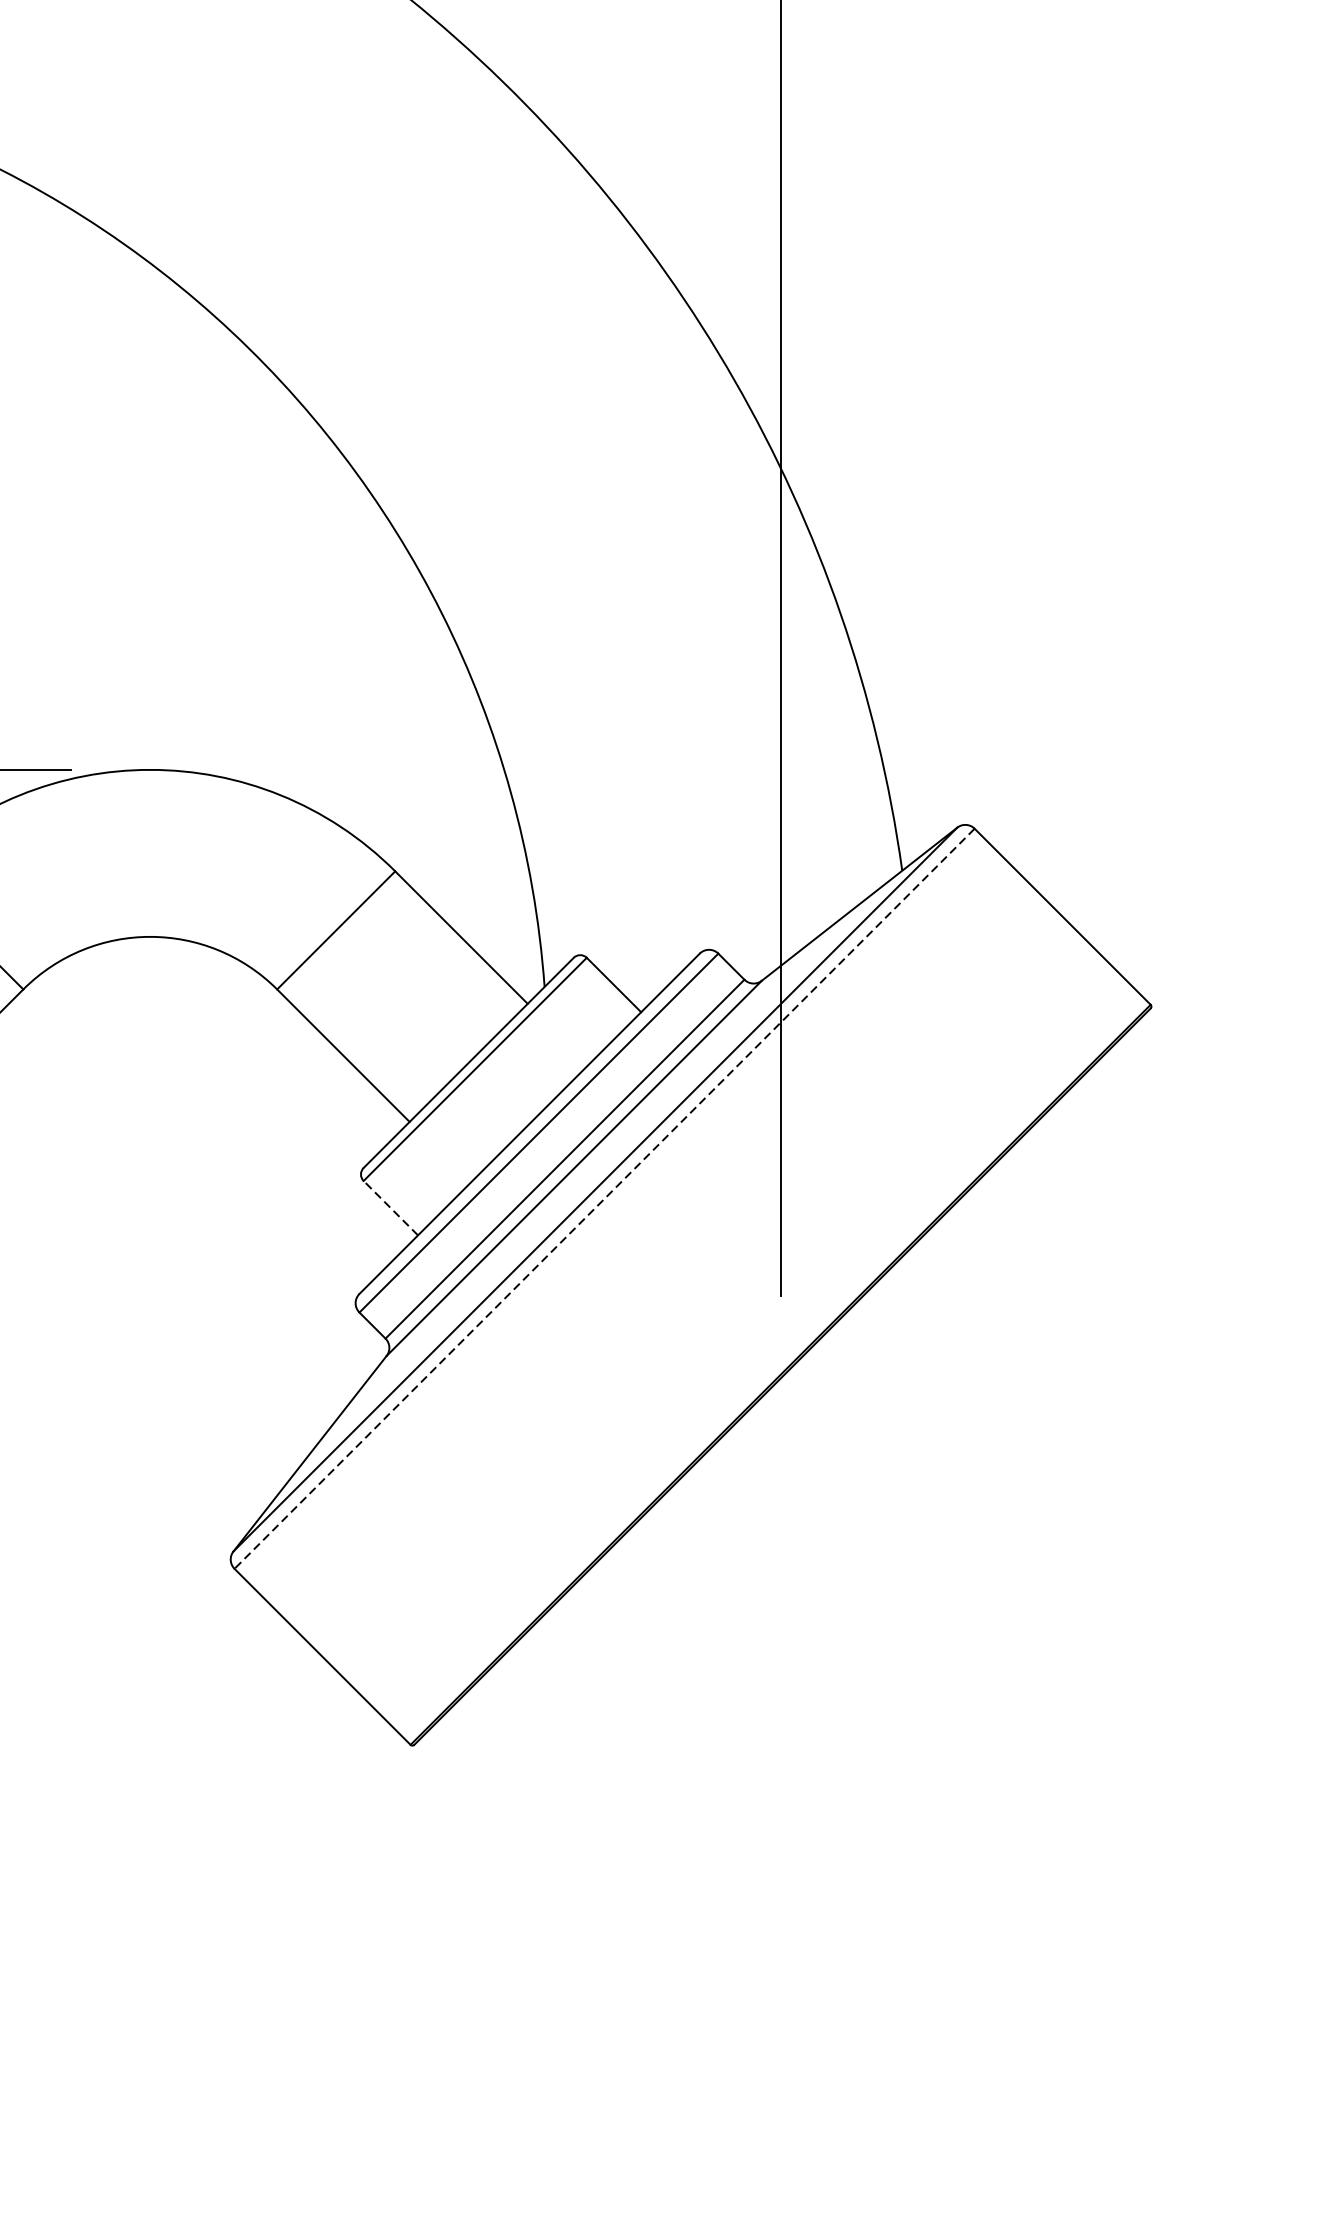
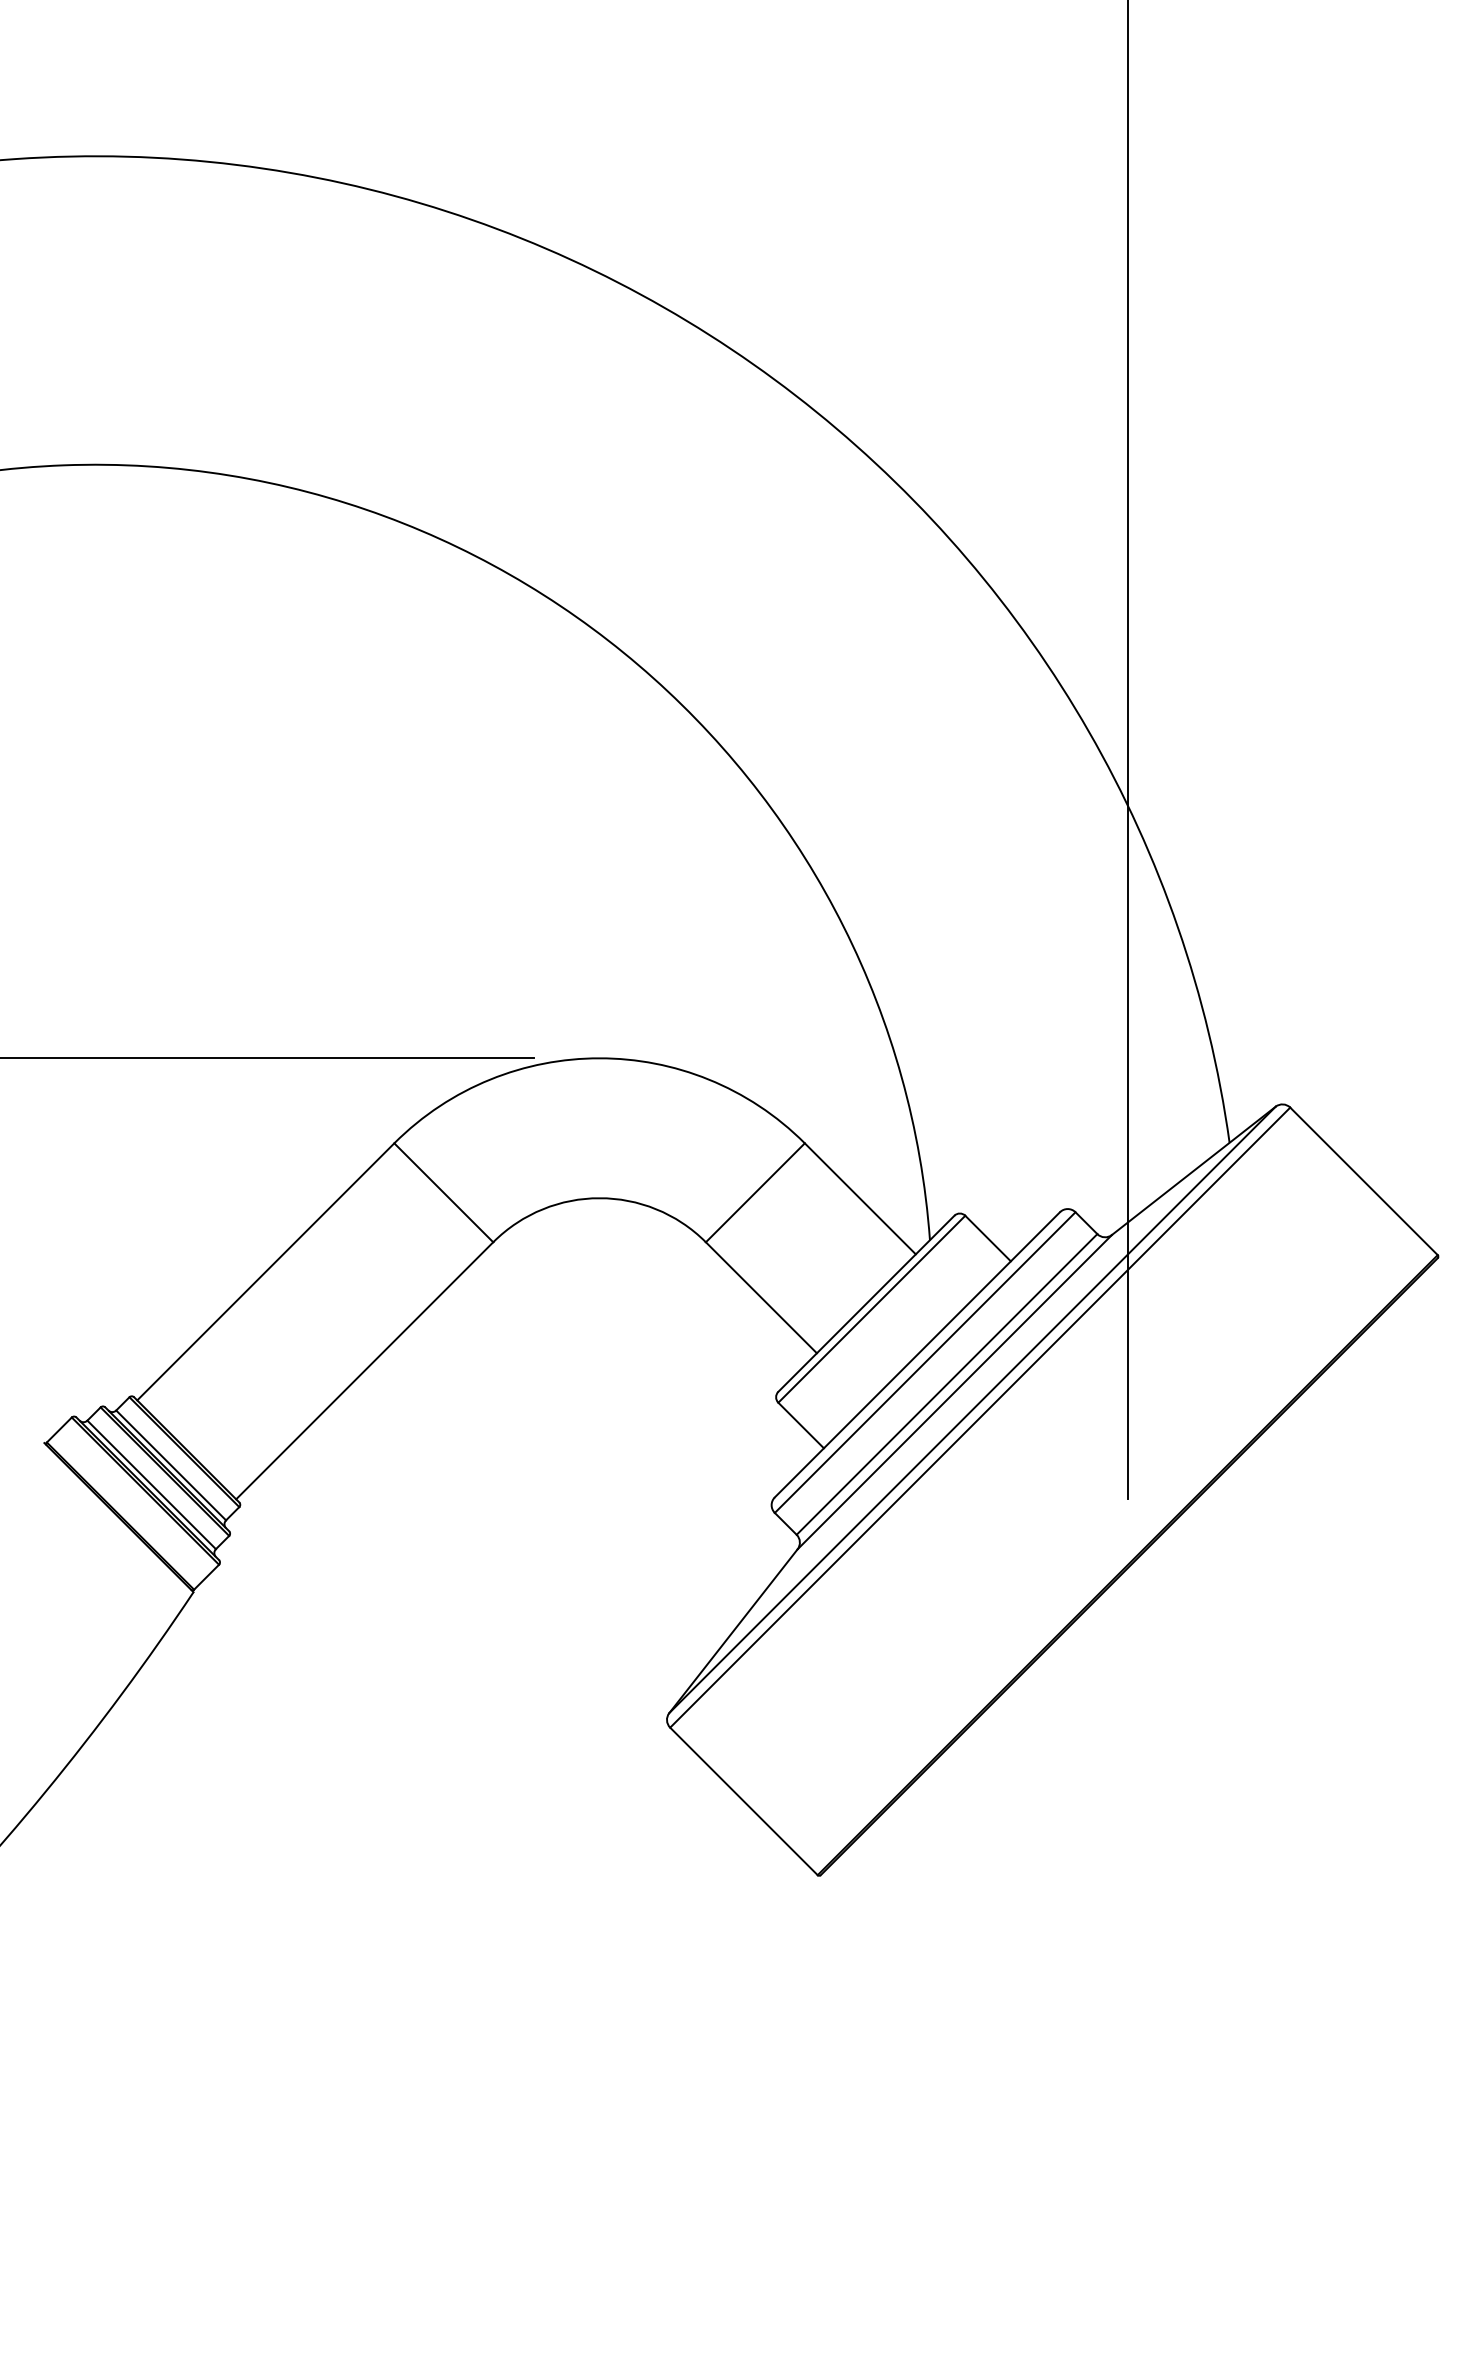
line: (603, 1199) -> (979, 1418), dashed -> solid
line: (390, 1208) -> (800, 1425), dashed -> solid

